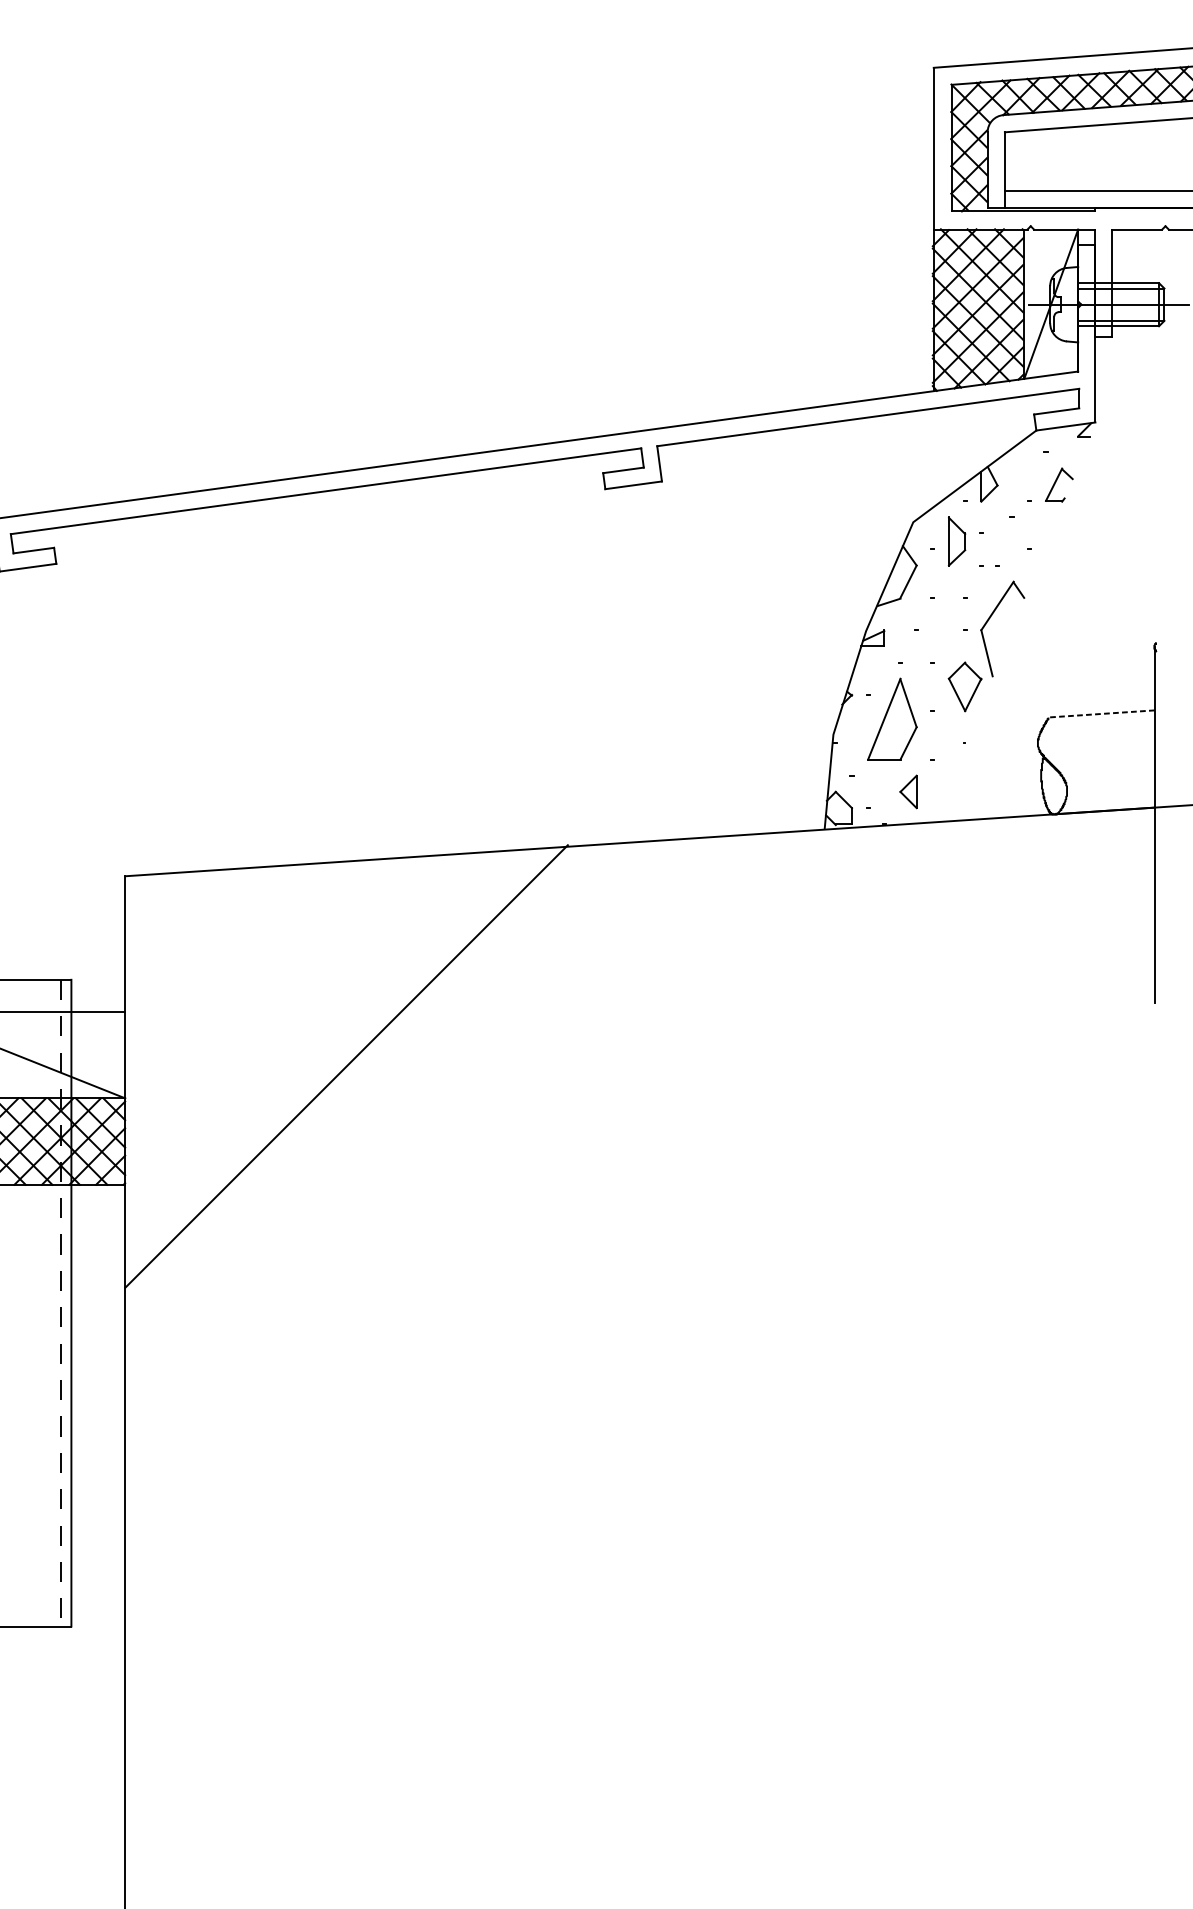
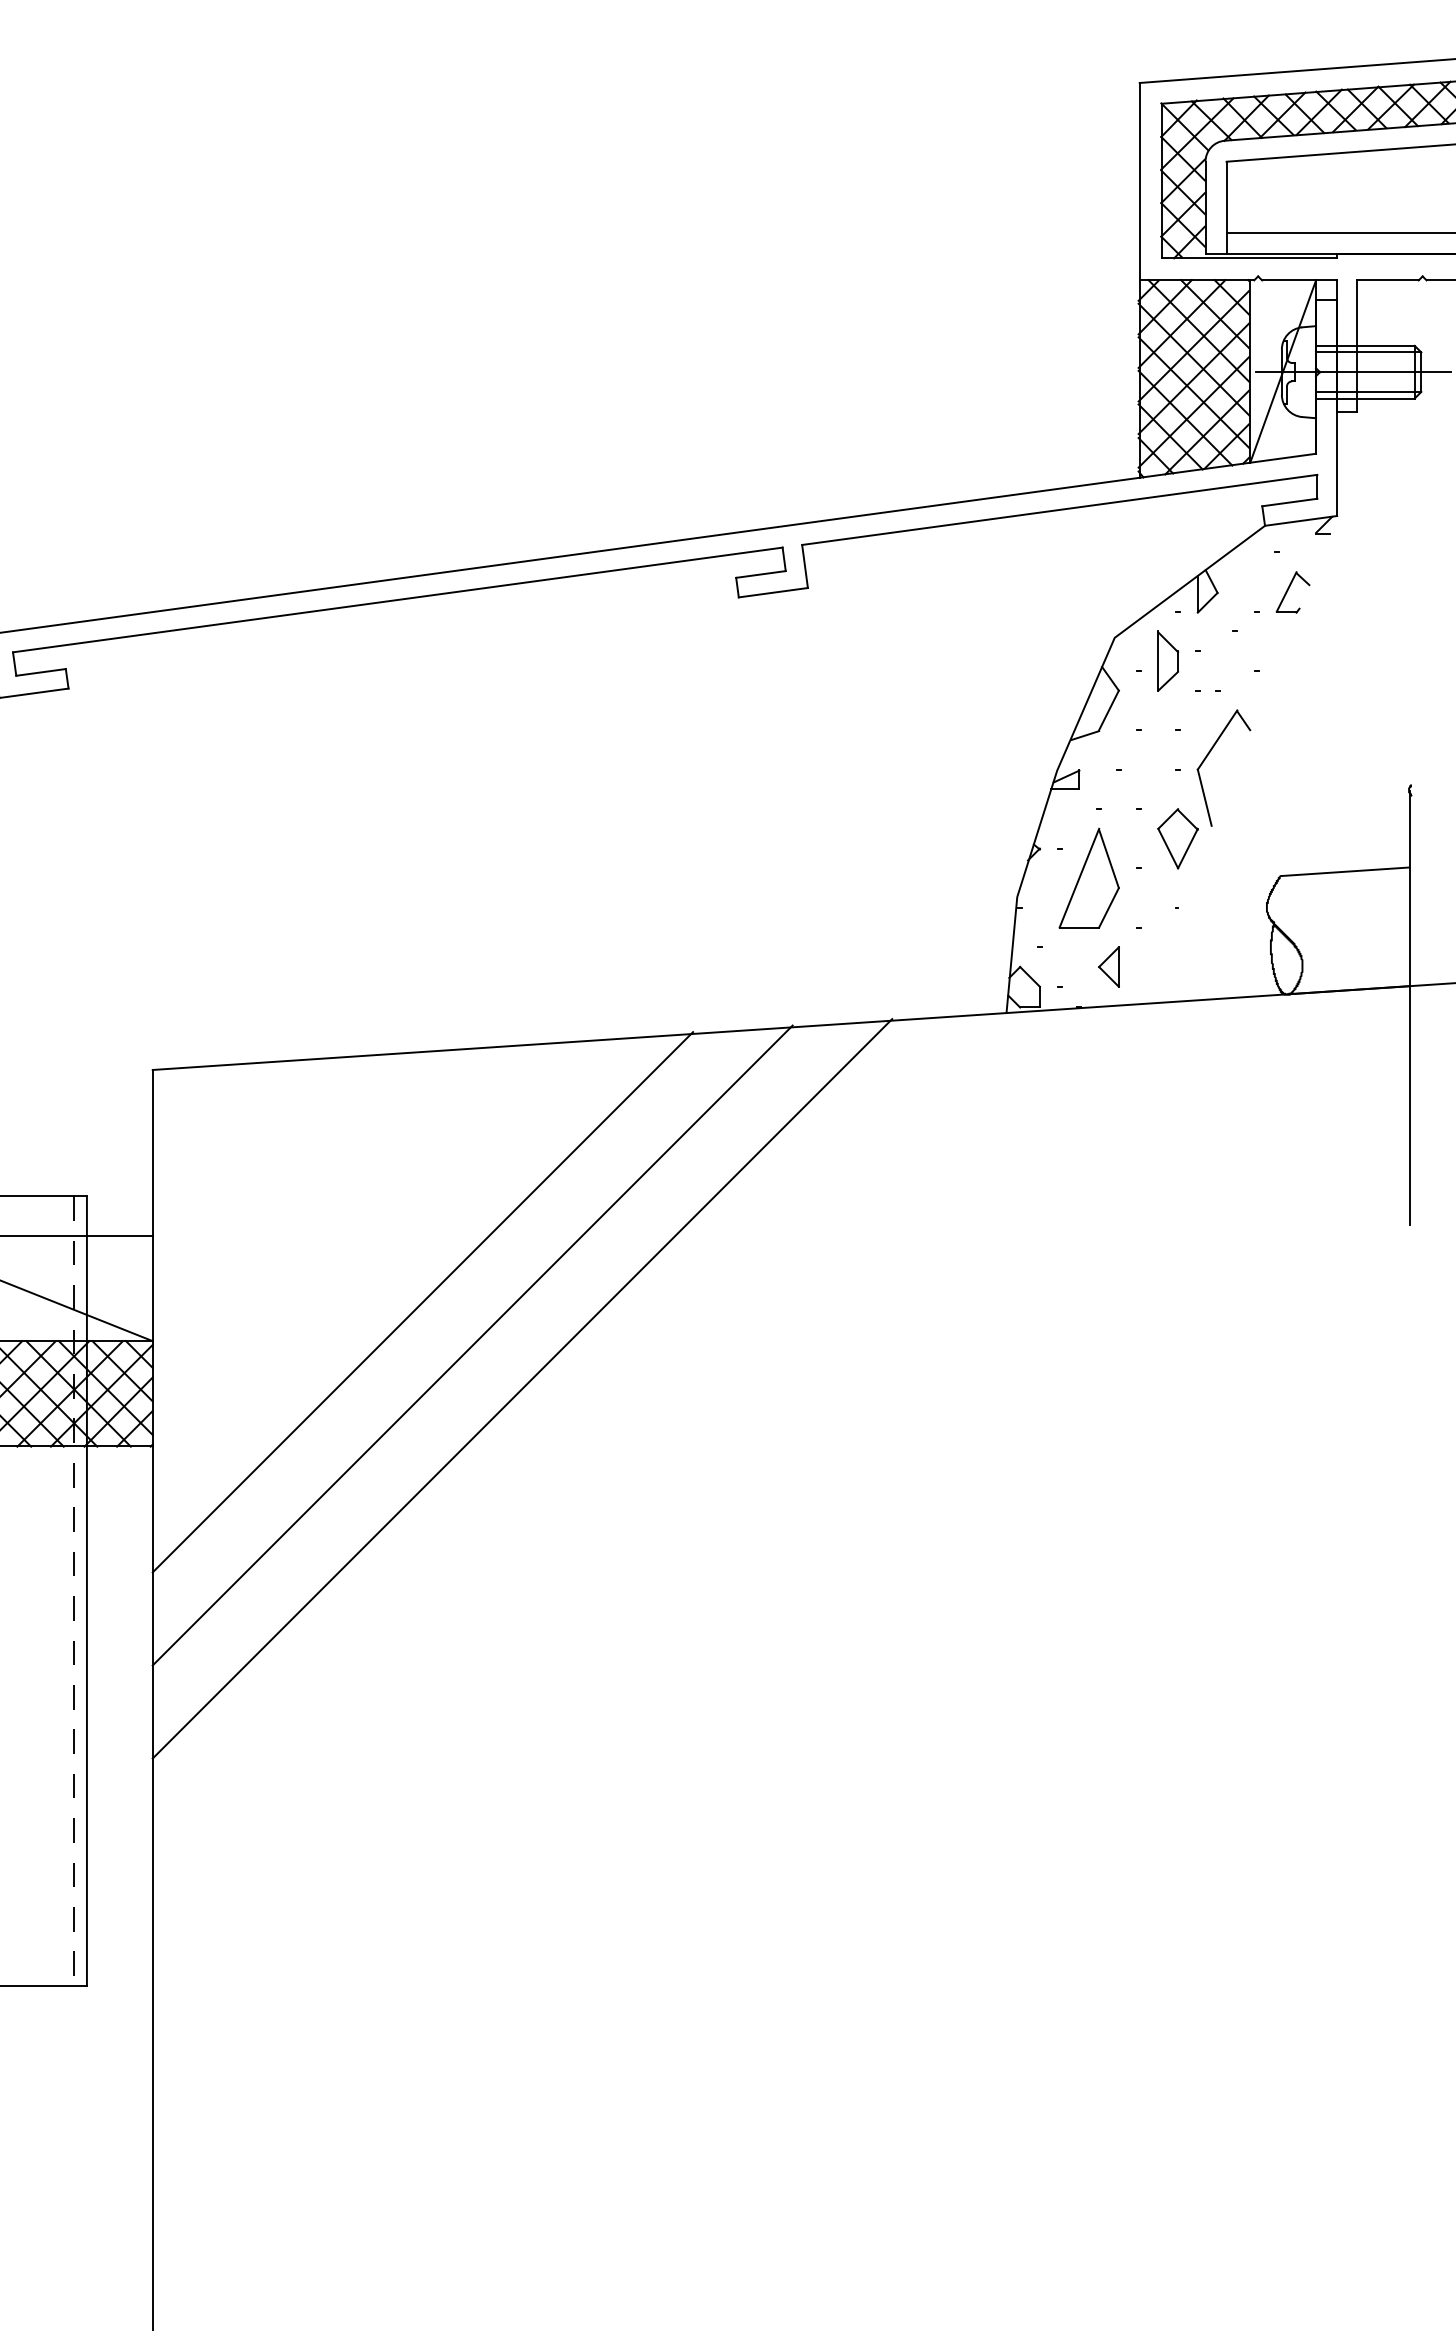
line: (1102, 713) -> (1345, 871), dashed -> solid
line: (387, 1101) -> (472, 1345), added
line: (428, 1137) -> (522, 1388), added

